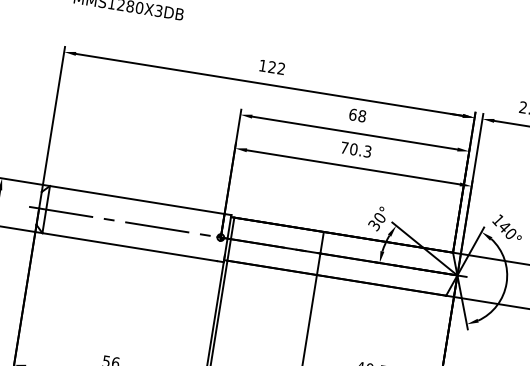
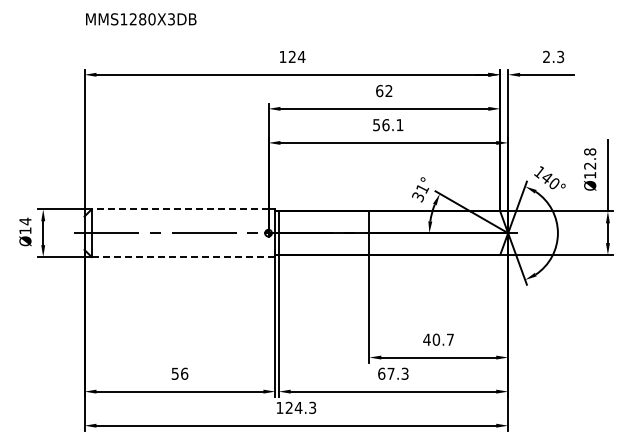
text: (281, 68) -> (301, 56), 122 -> 124
text: (361, 116) -> (388, 91), 68 -> 62
text: (356, 150) -> (388, 125), 70.3 -> 56.1
line: (136, 200) -> (179, 209), solid -> dashed
text: (379, 217) -> (422, 188), 30° -> 31°
line: (130, 247) -> (180, 257), solid -> dashed

